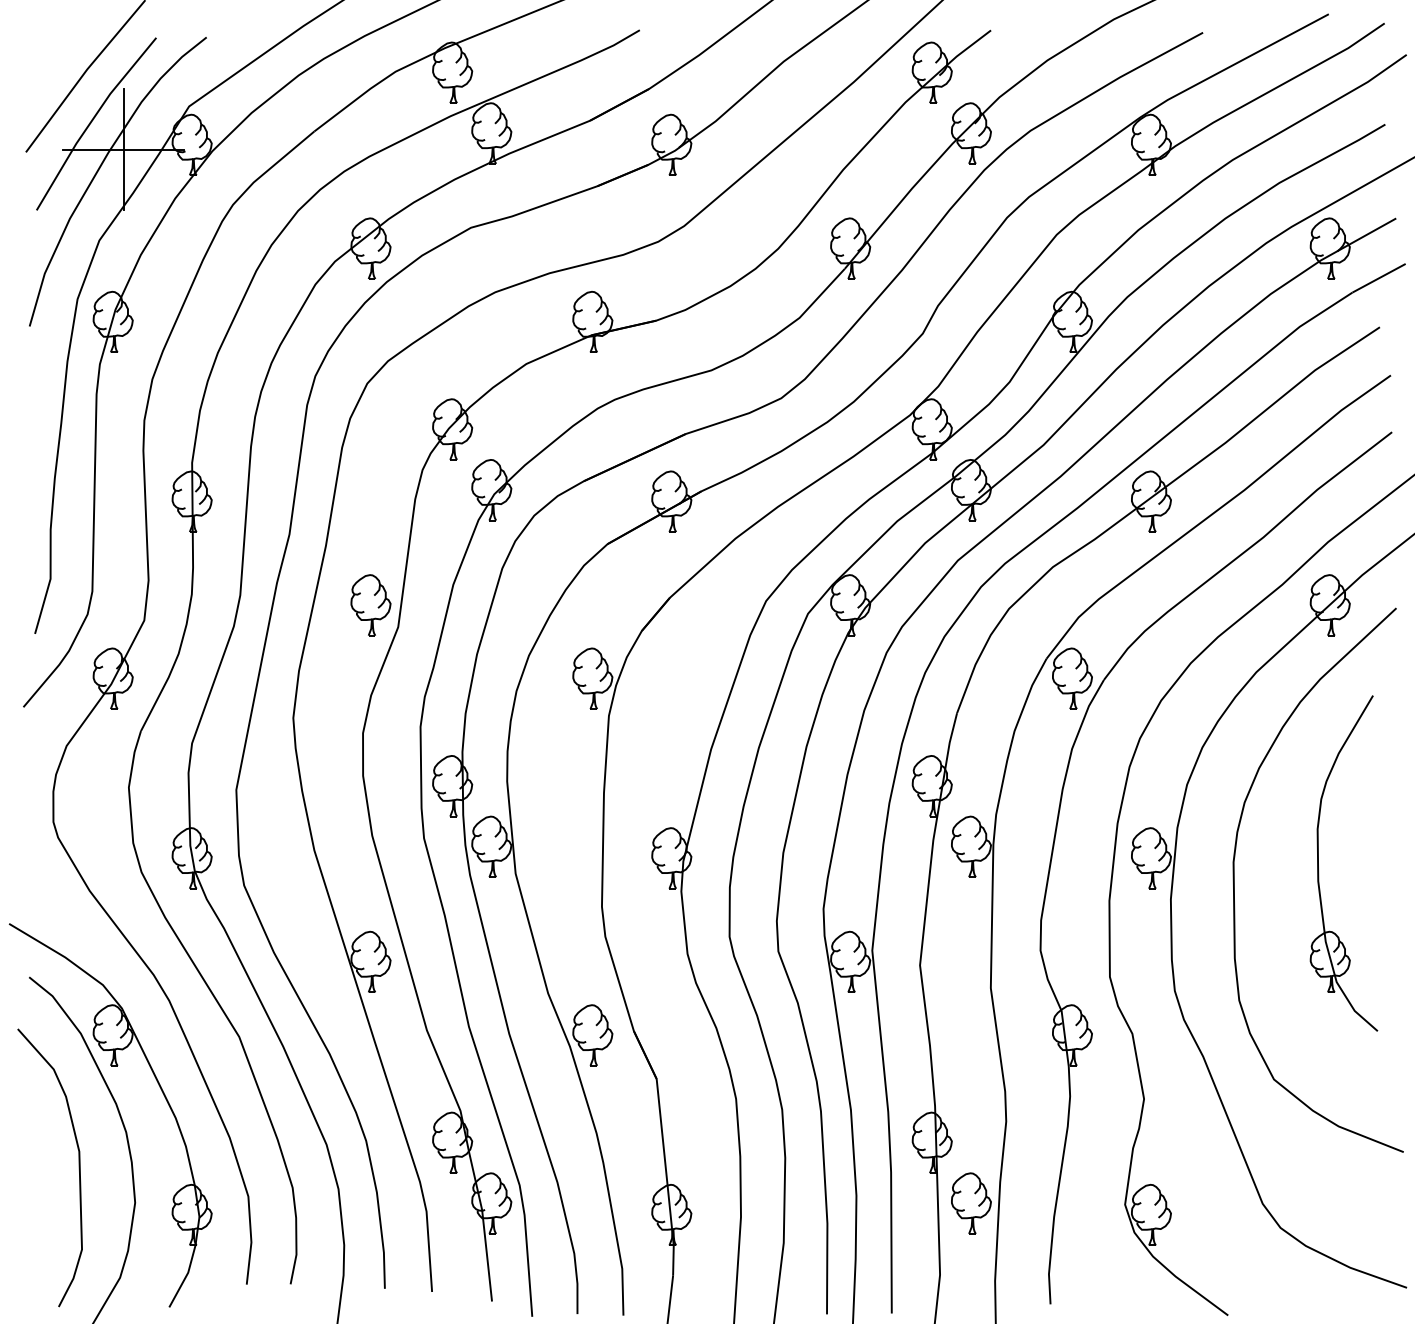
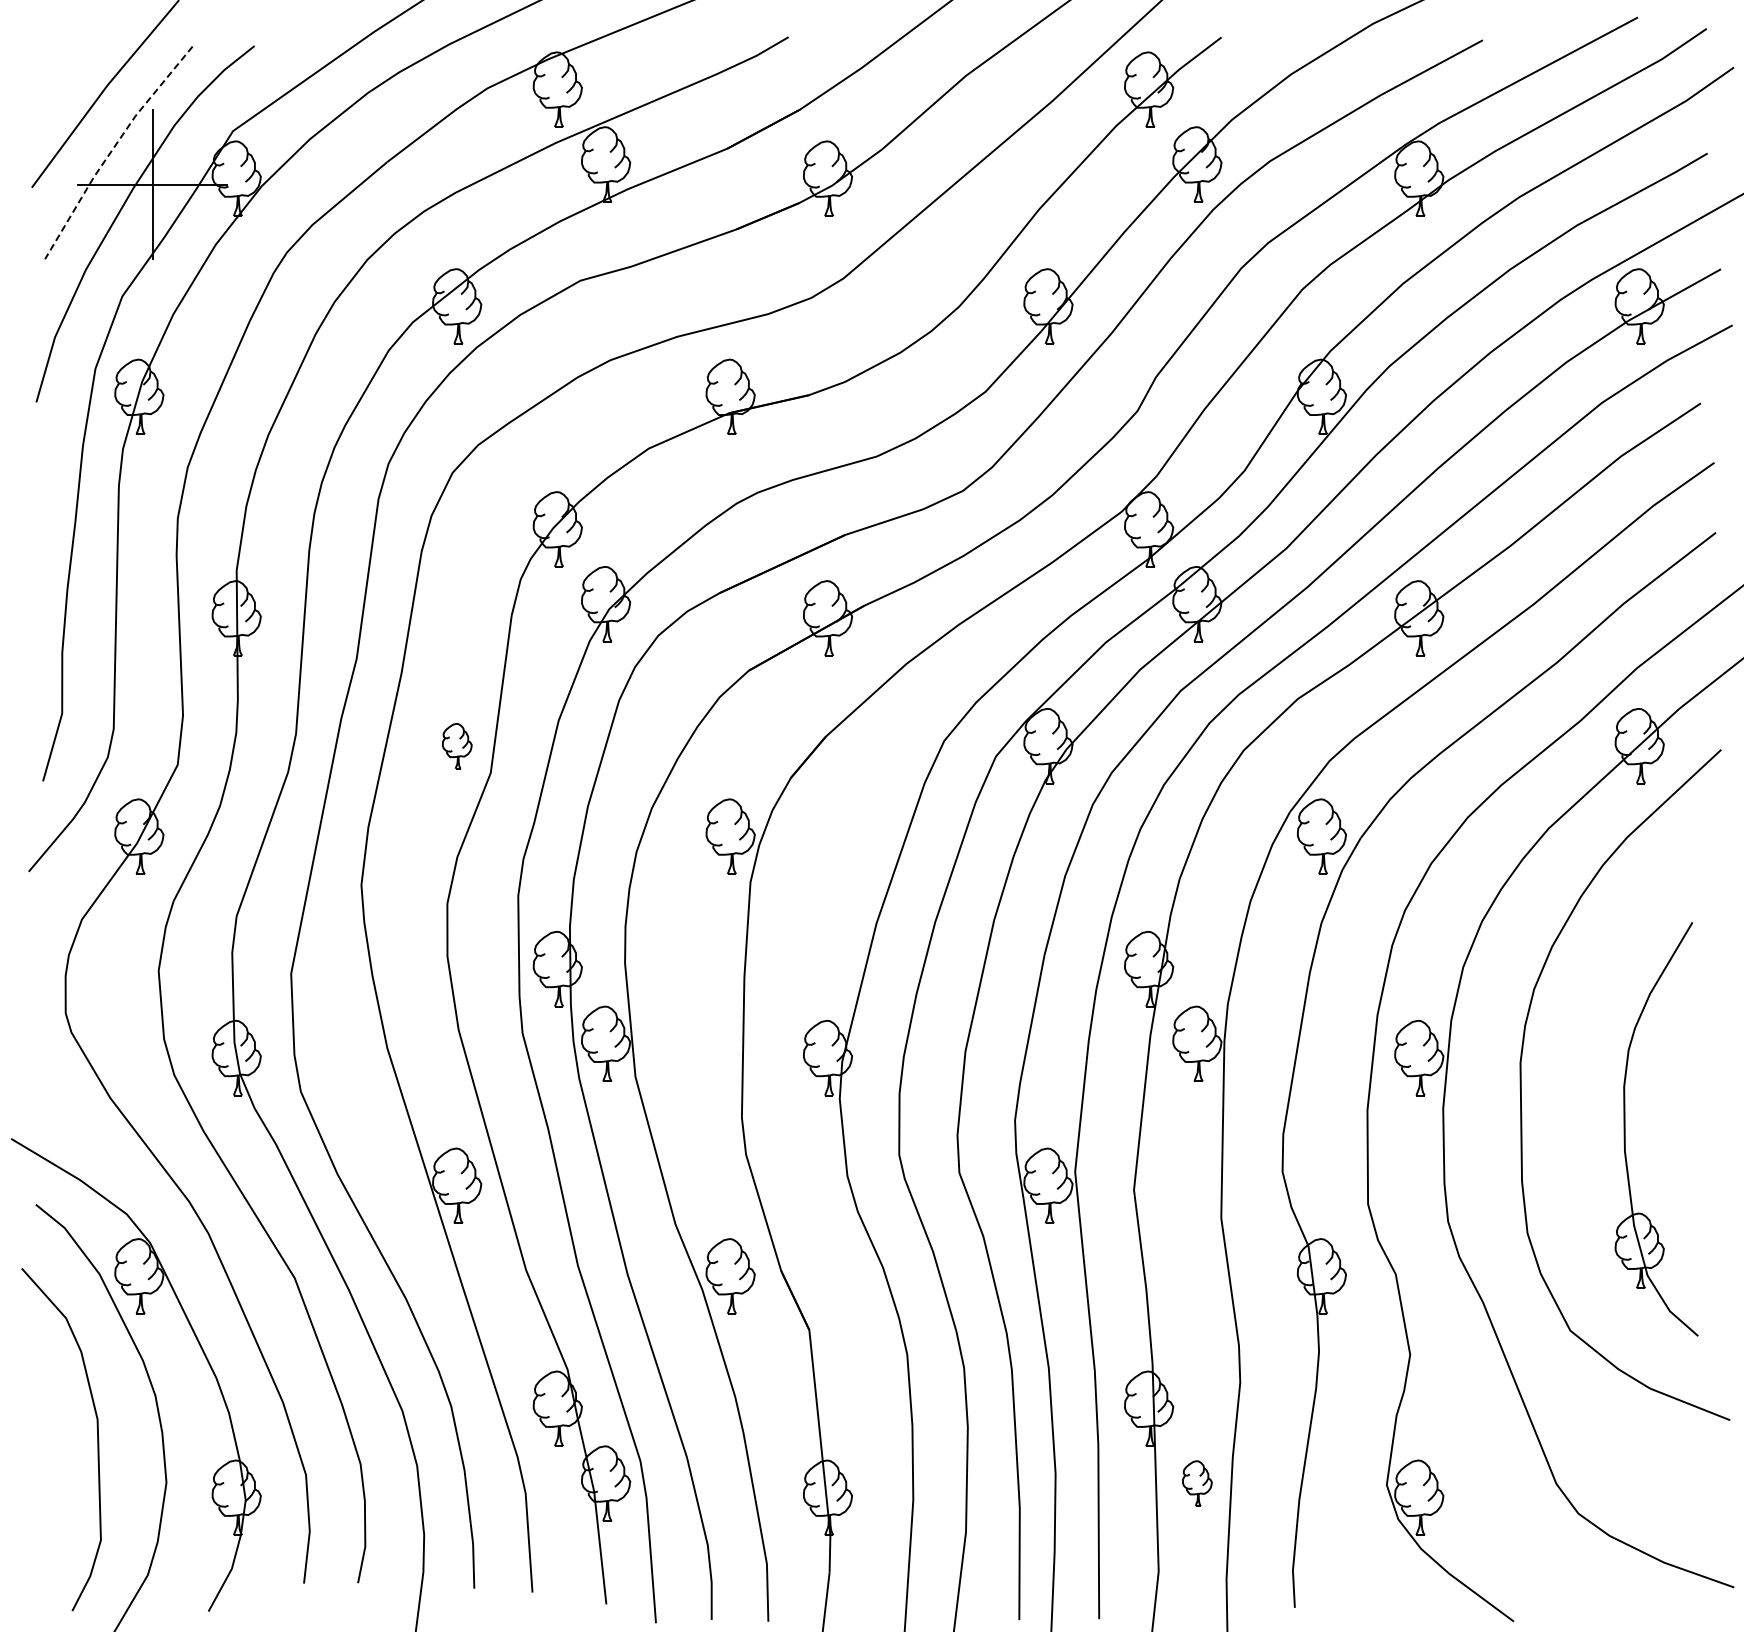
line: (91, 121) -> (112, 149), solid -> dashed
part: (371, 605) -> (457, 746), size x0.6
part: (1318, 863) -> (1625, 1129), moved
part: (971, 1203) -> (1197, 1483), size x0.6

